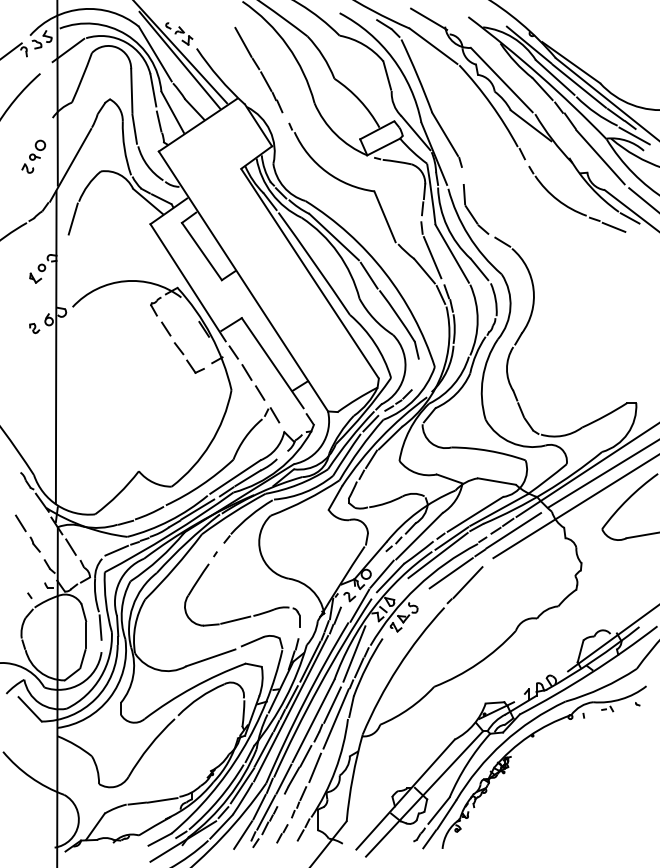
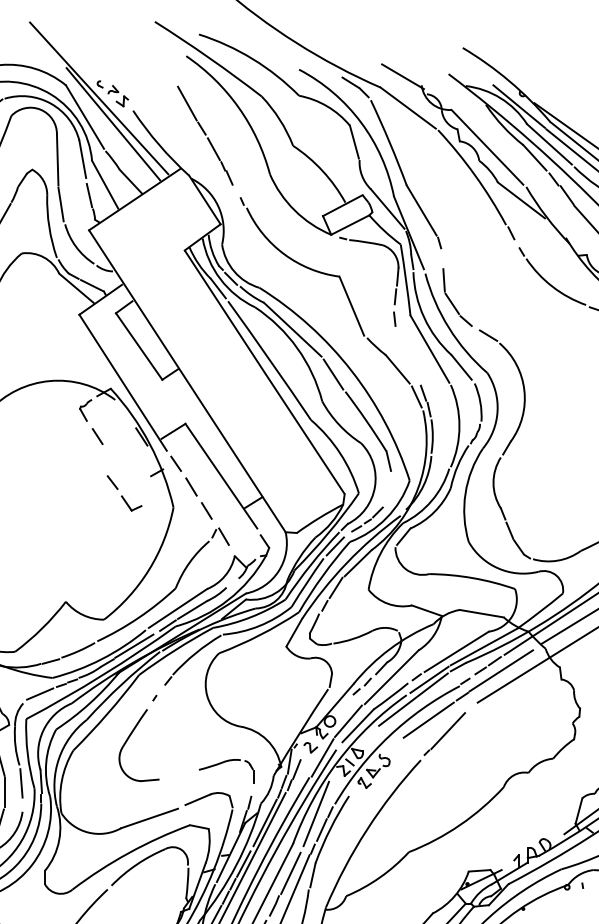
line: (432, 257) -> (406, 353), removed
part: (188, 357) -> (123, 492), moved
line: (235, 619) -> (178, 773), removed

